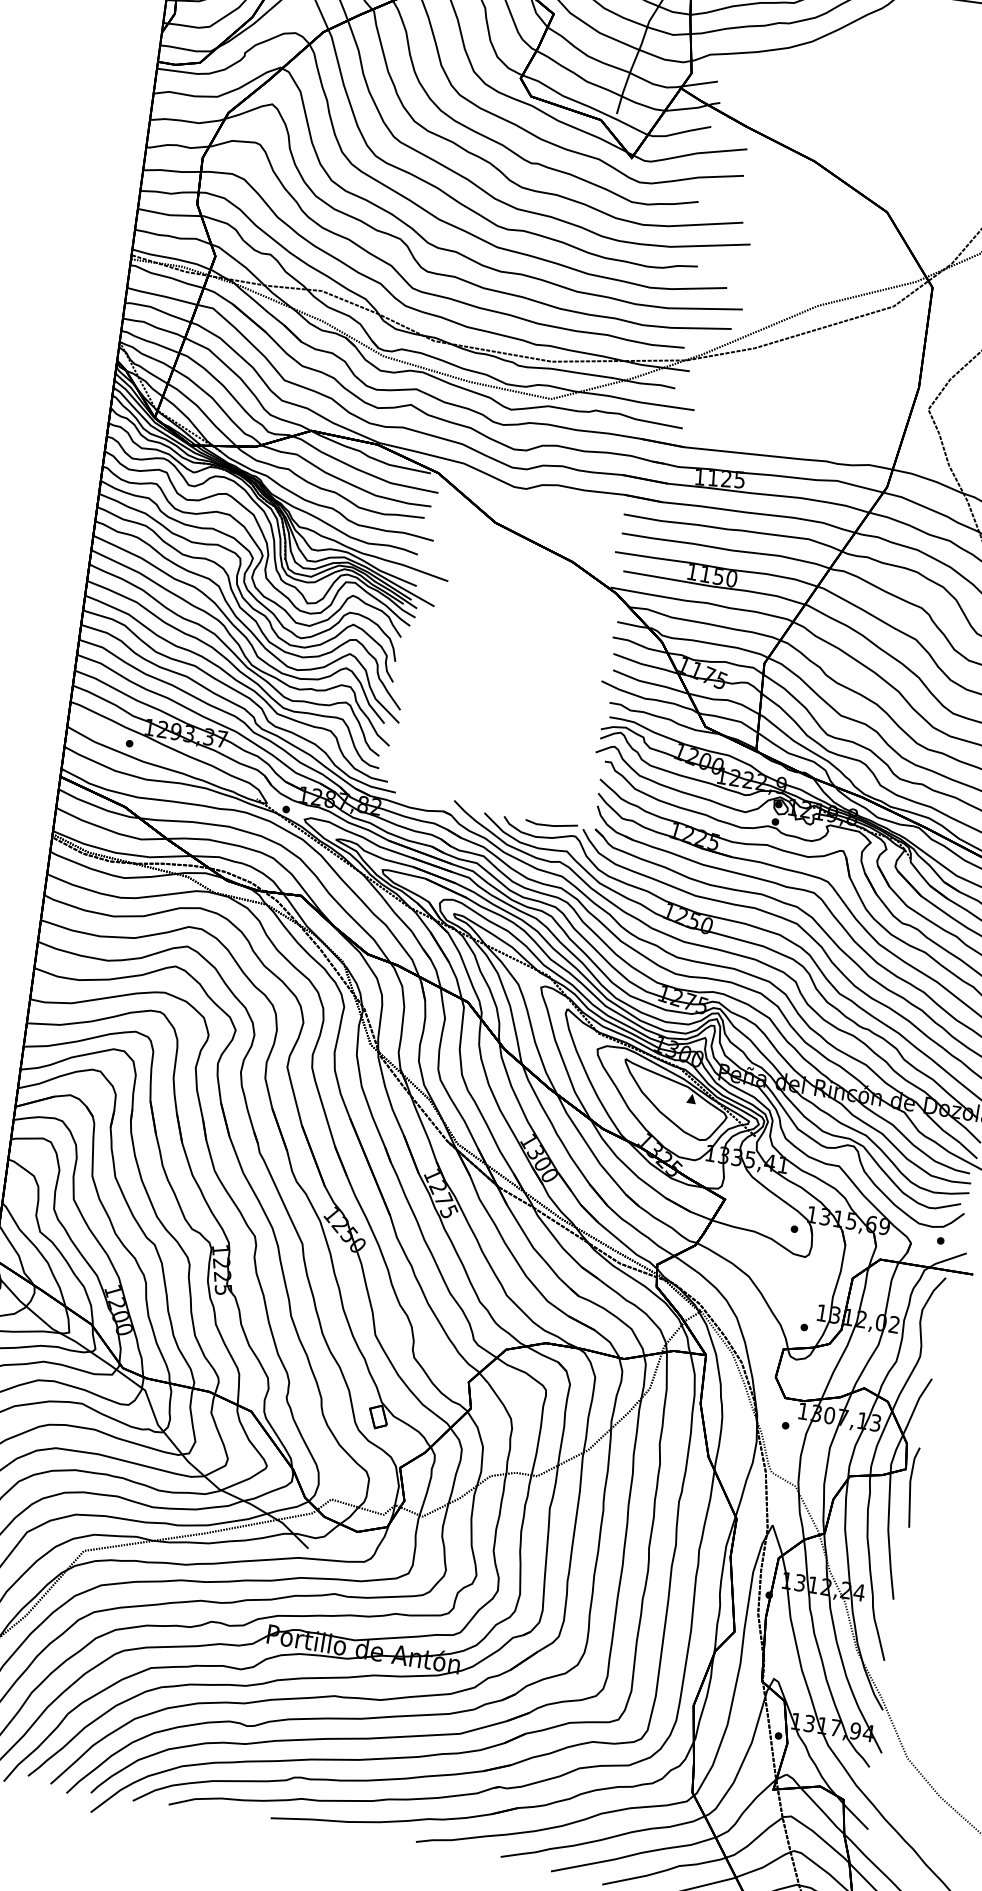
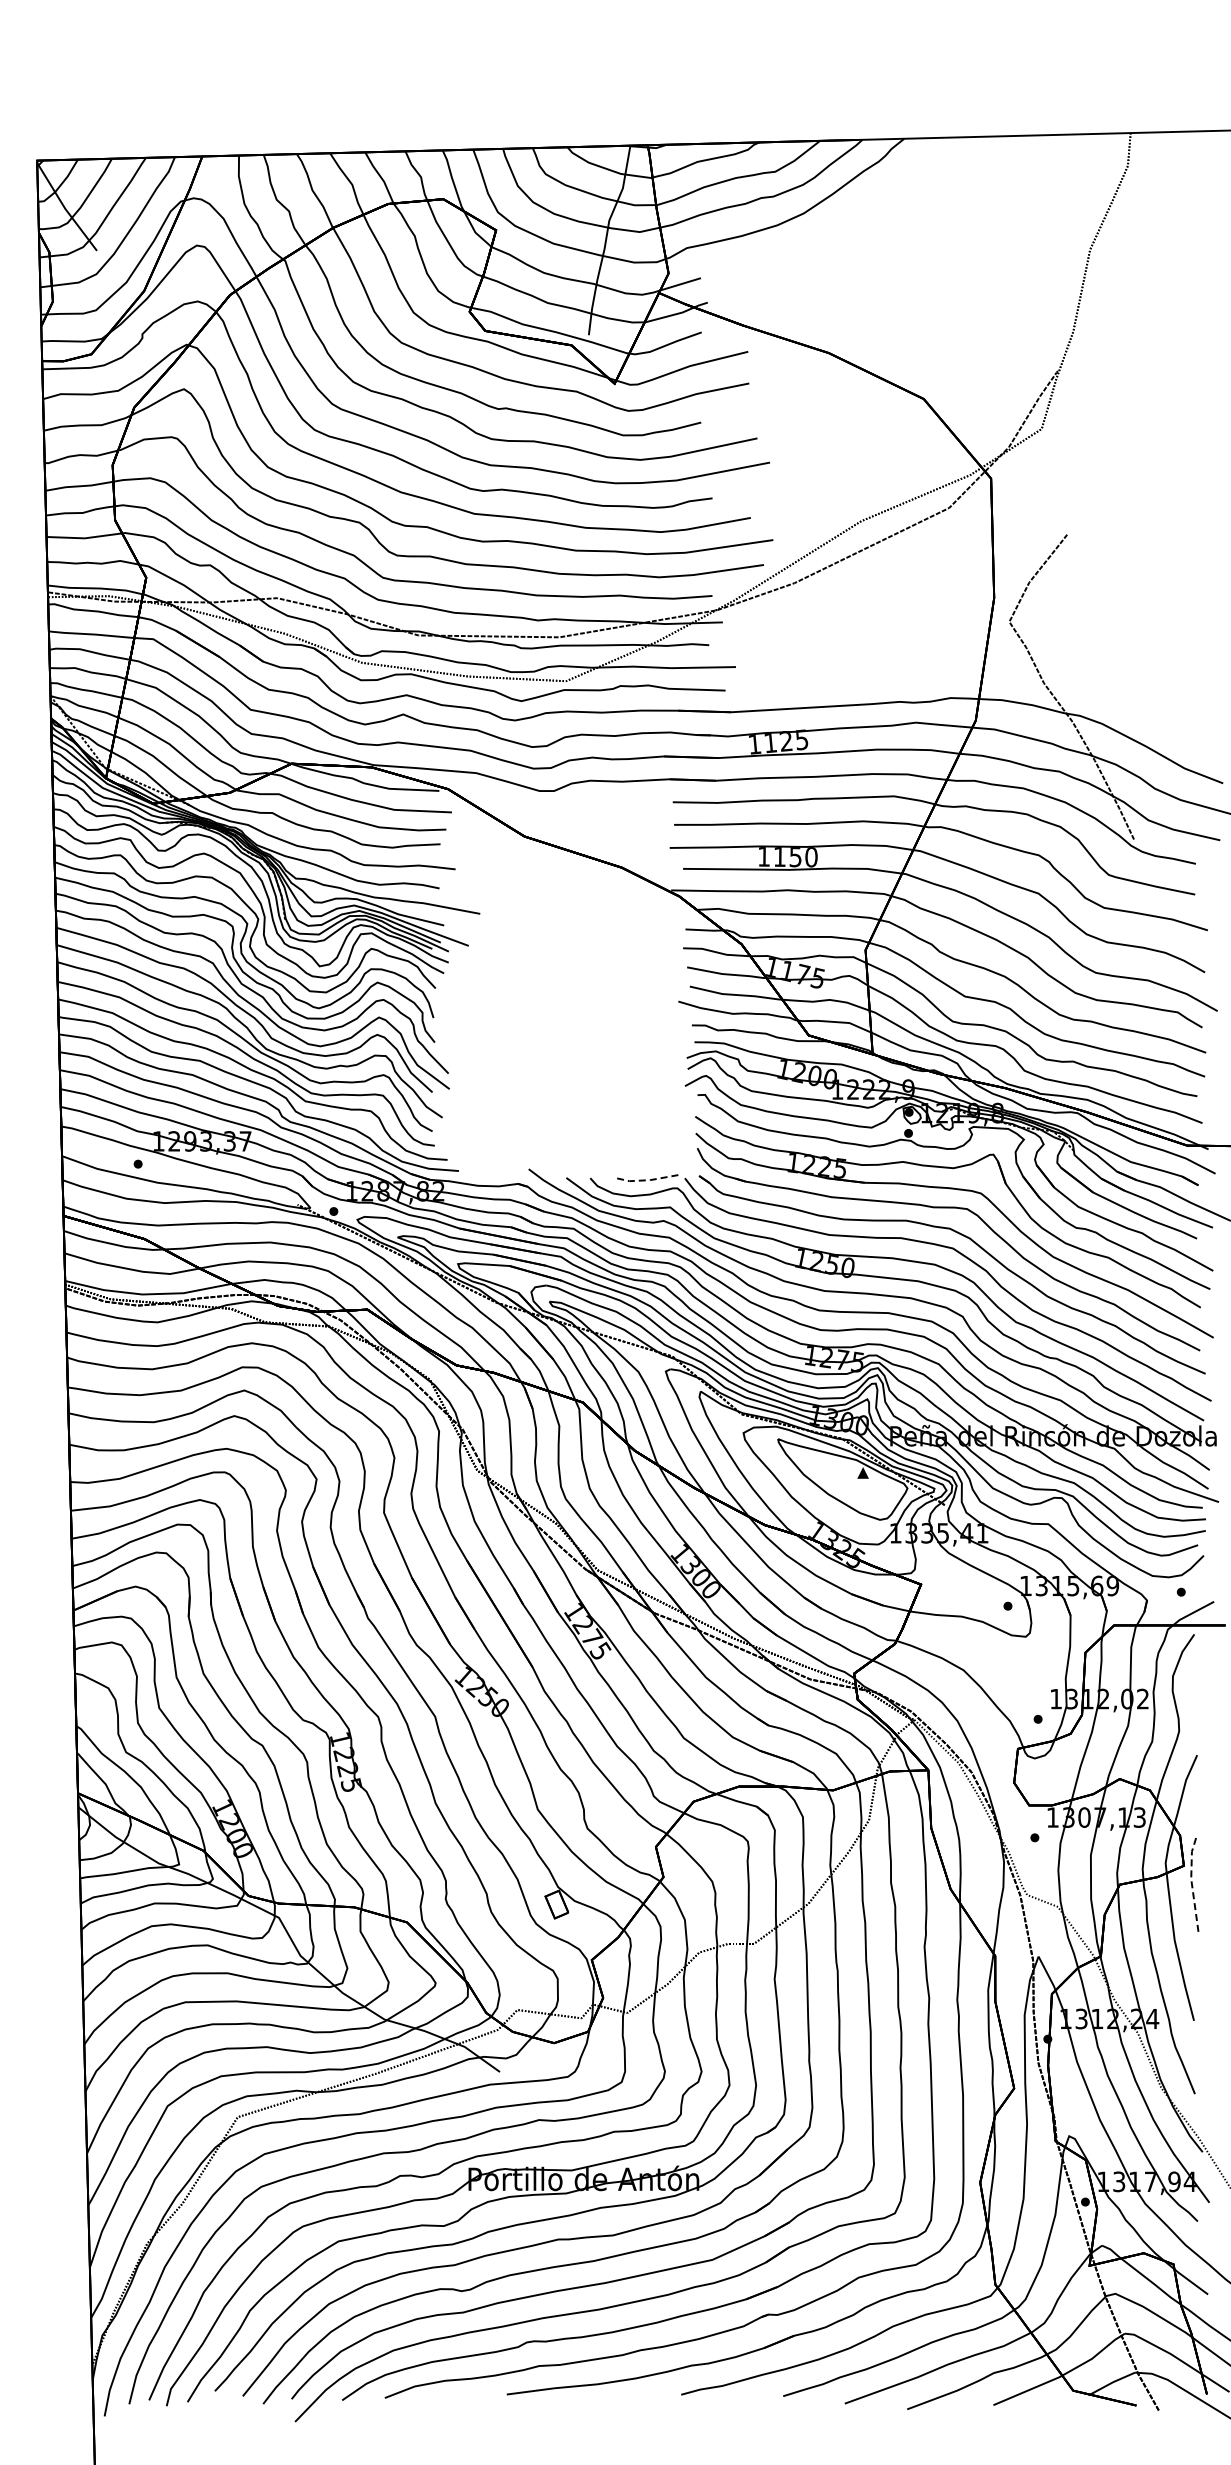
line: (550, 825) -> (646, 1180), solid -> dashed
line: (910, 1485) -> (1192, 1884), solid -> dashed

